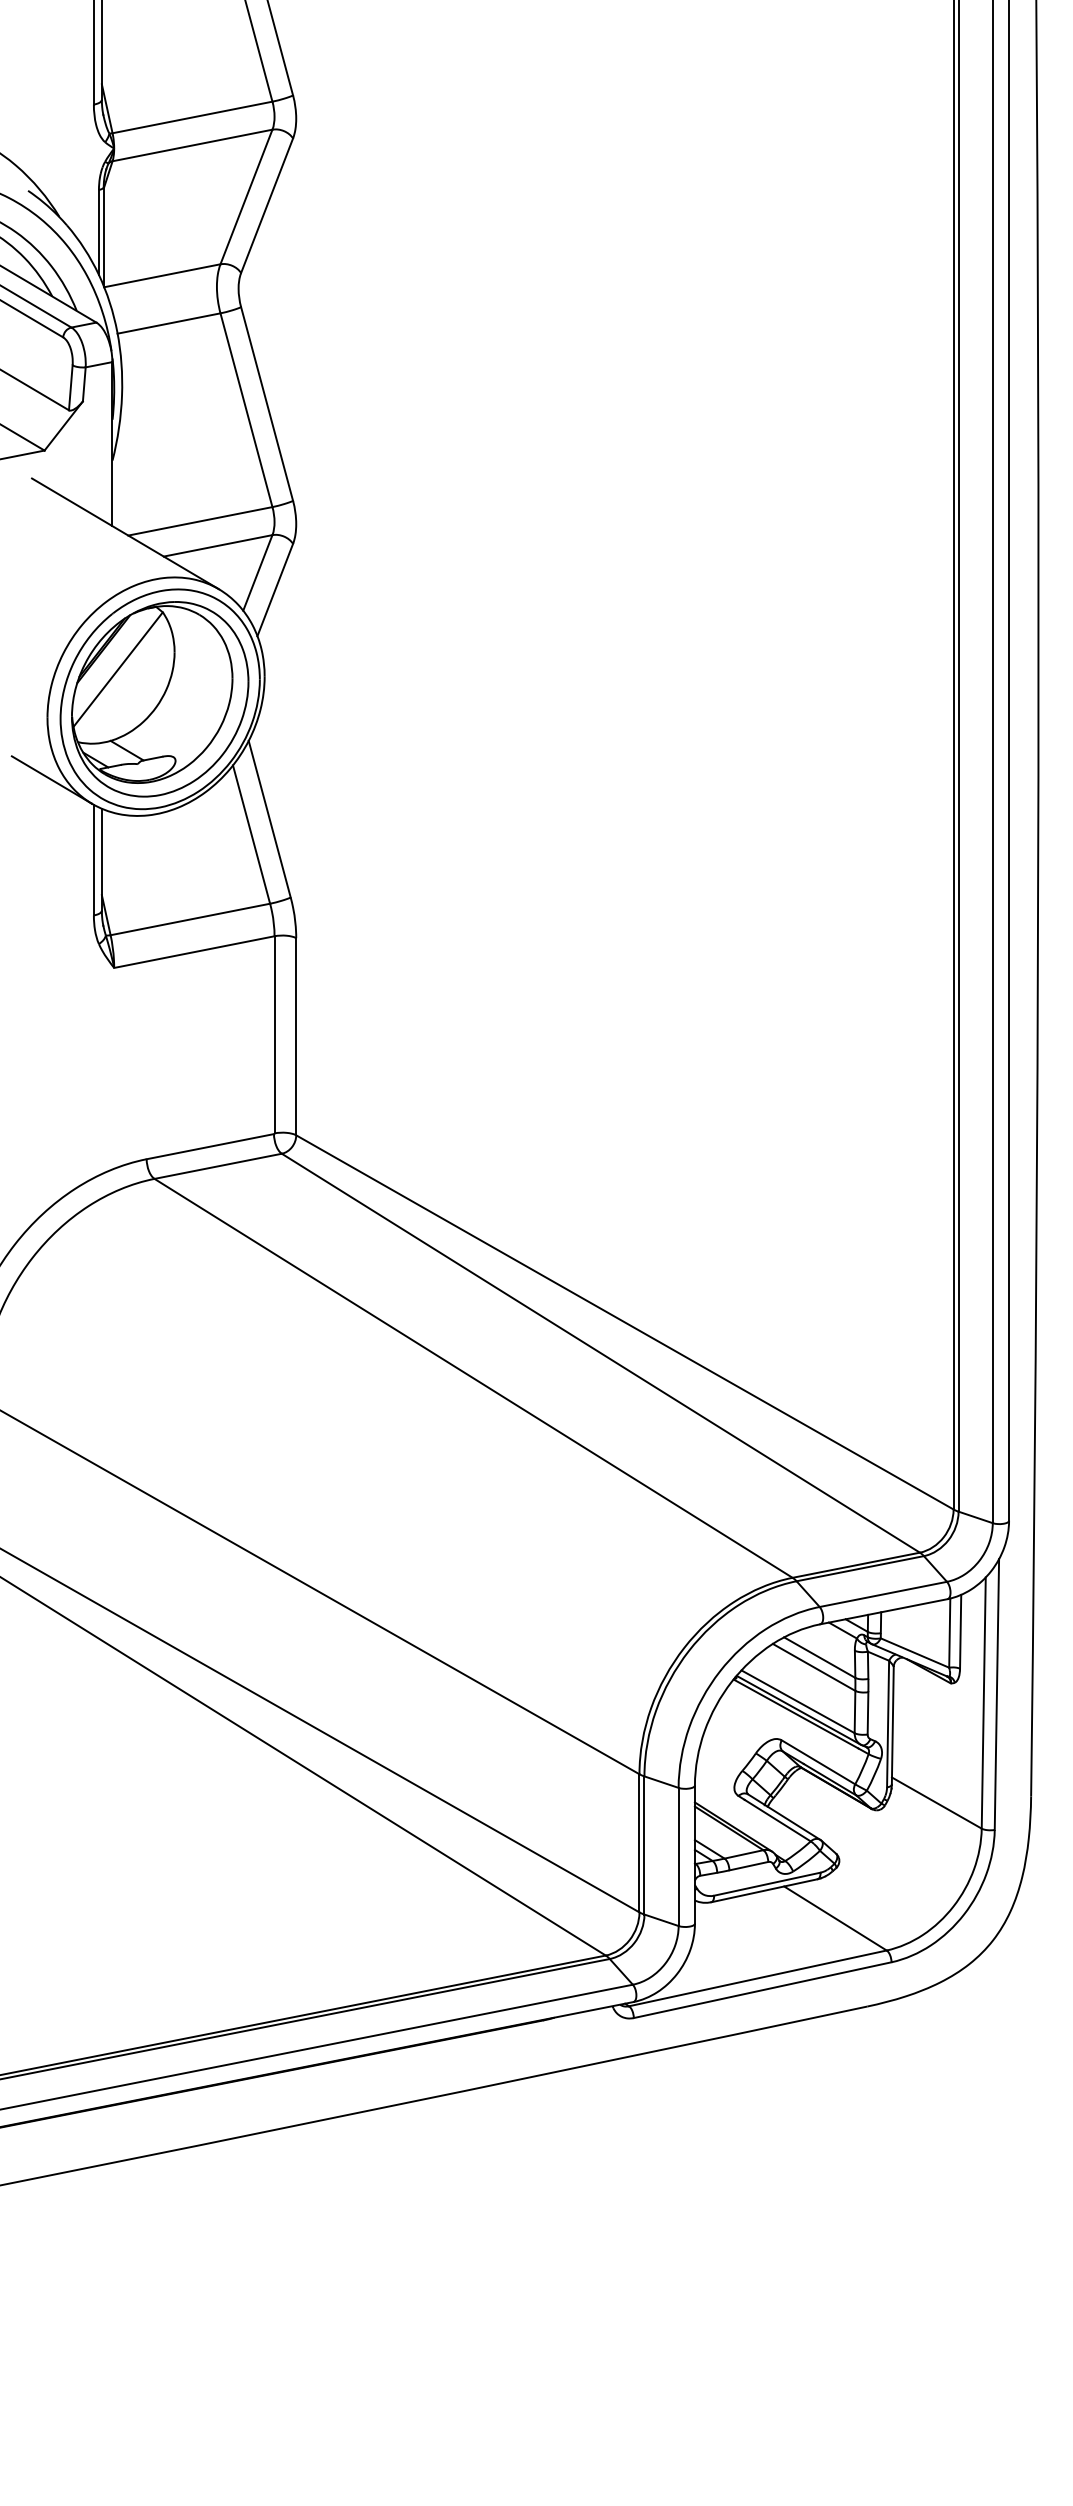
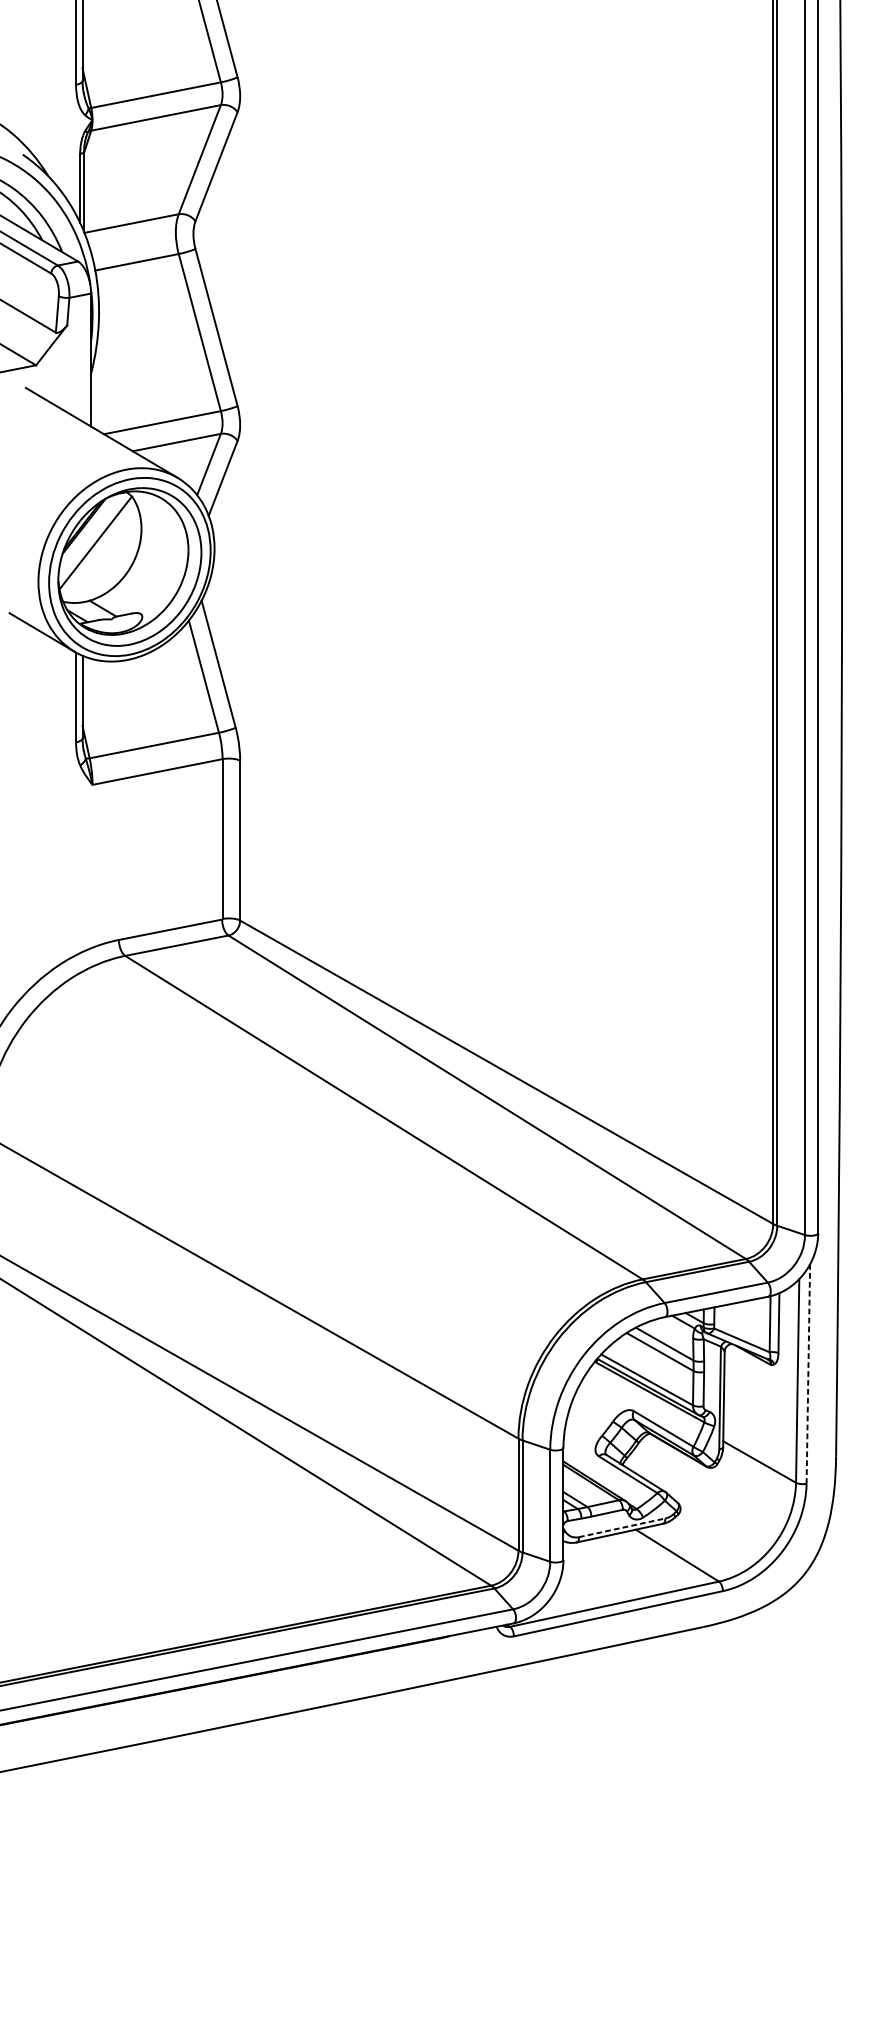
line: (996, 1694) -> (808, 1374), solid -> dashed
line: (767, 1884) -> (622, 1528), solid -> dashed

